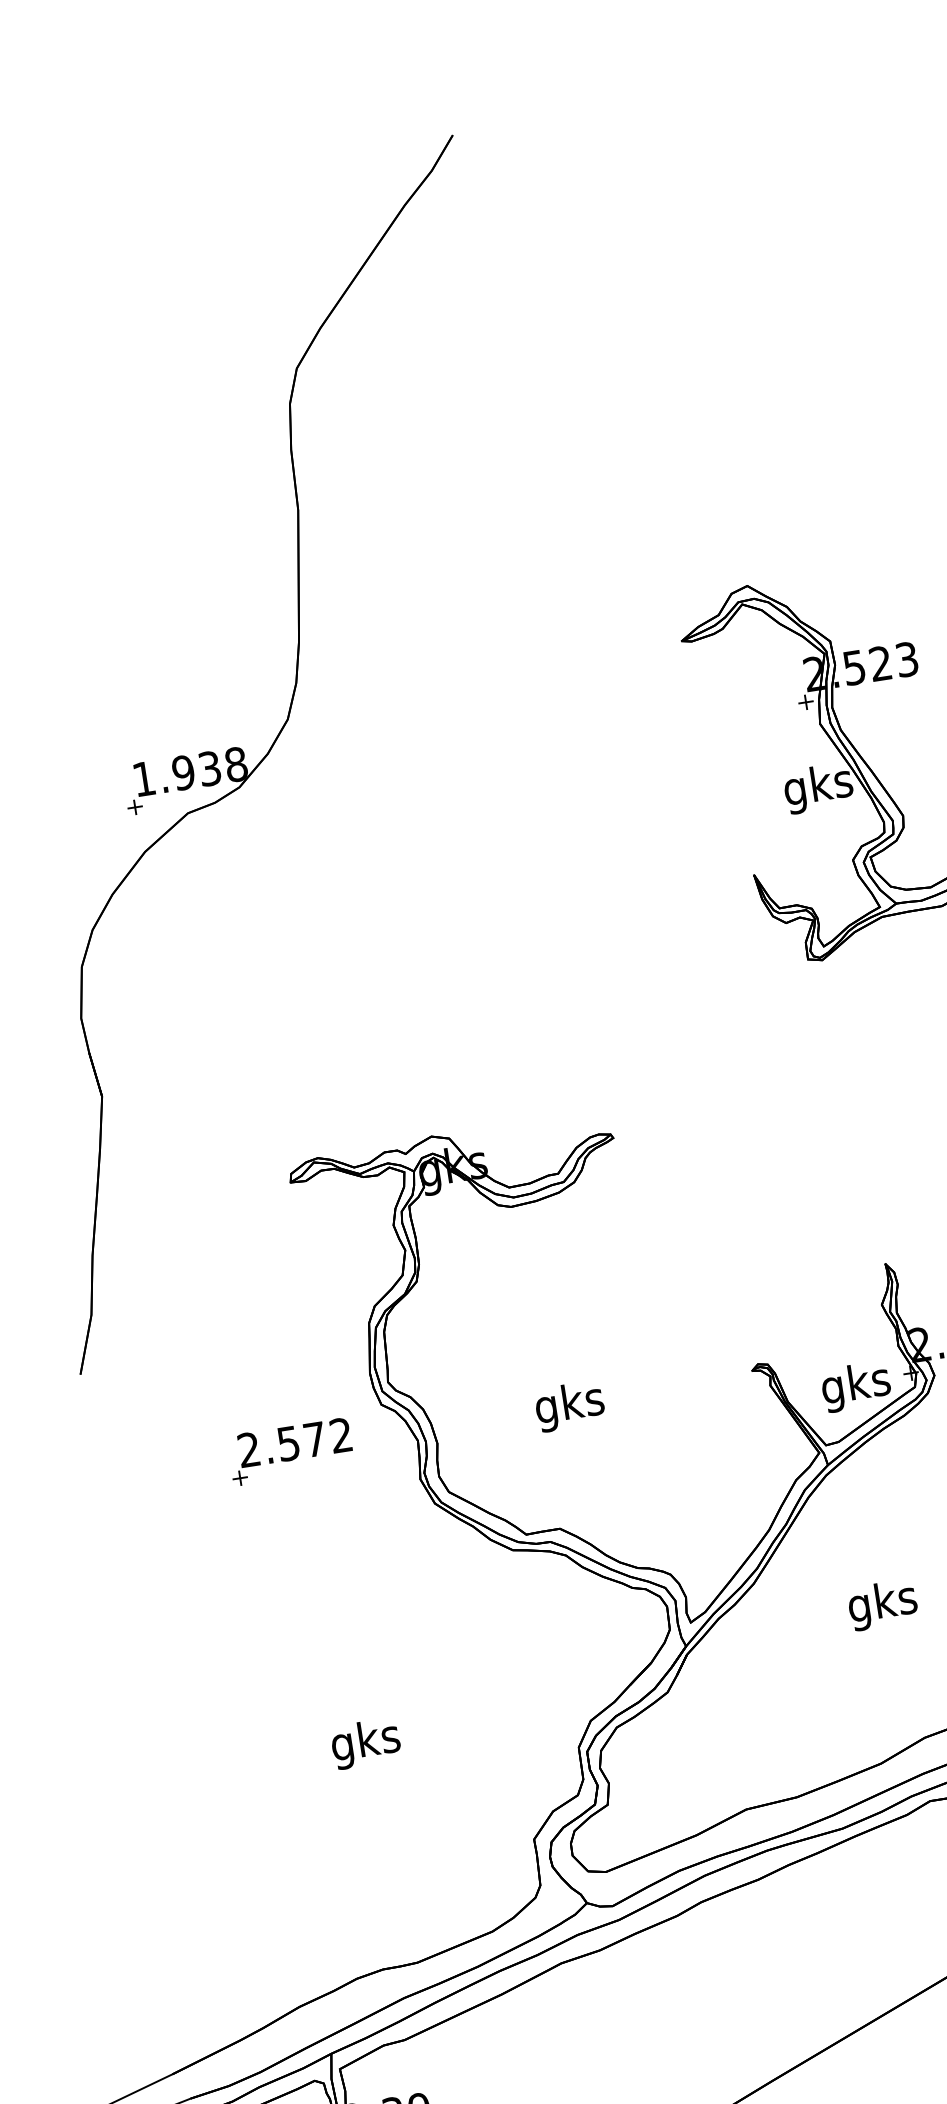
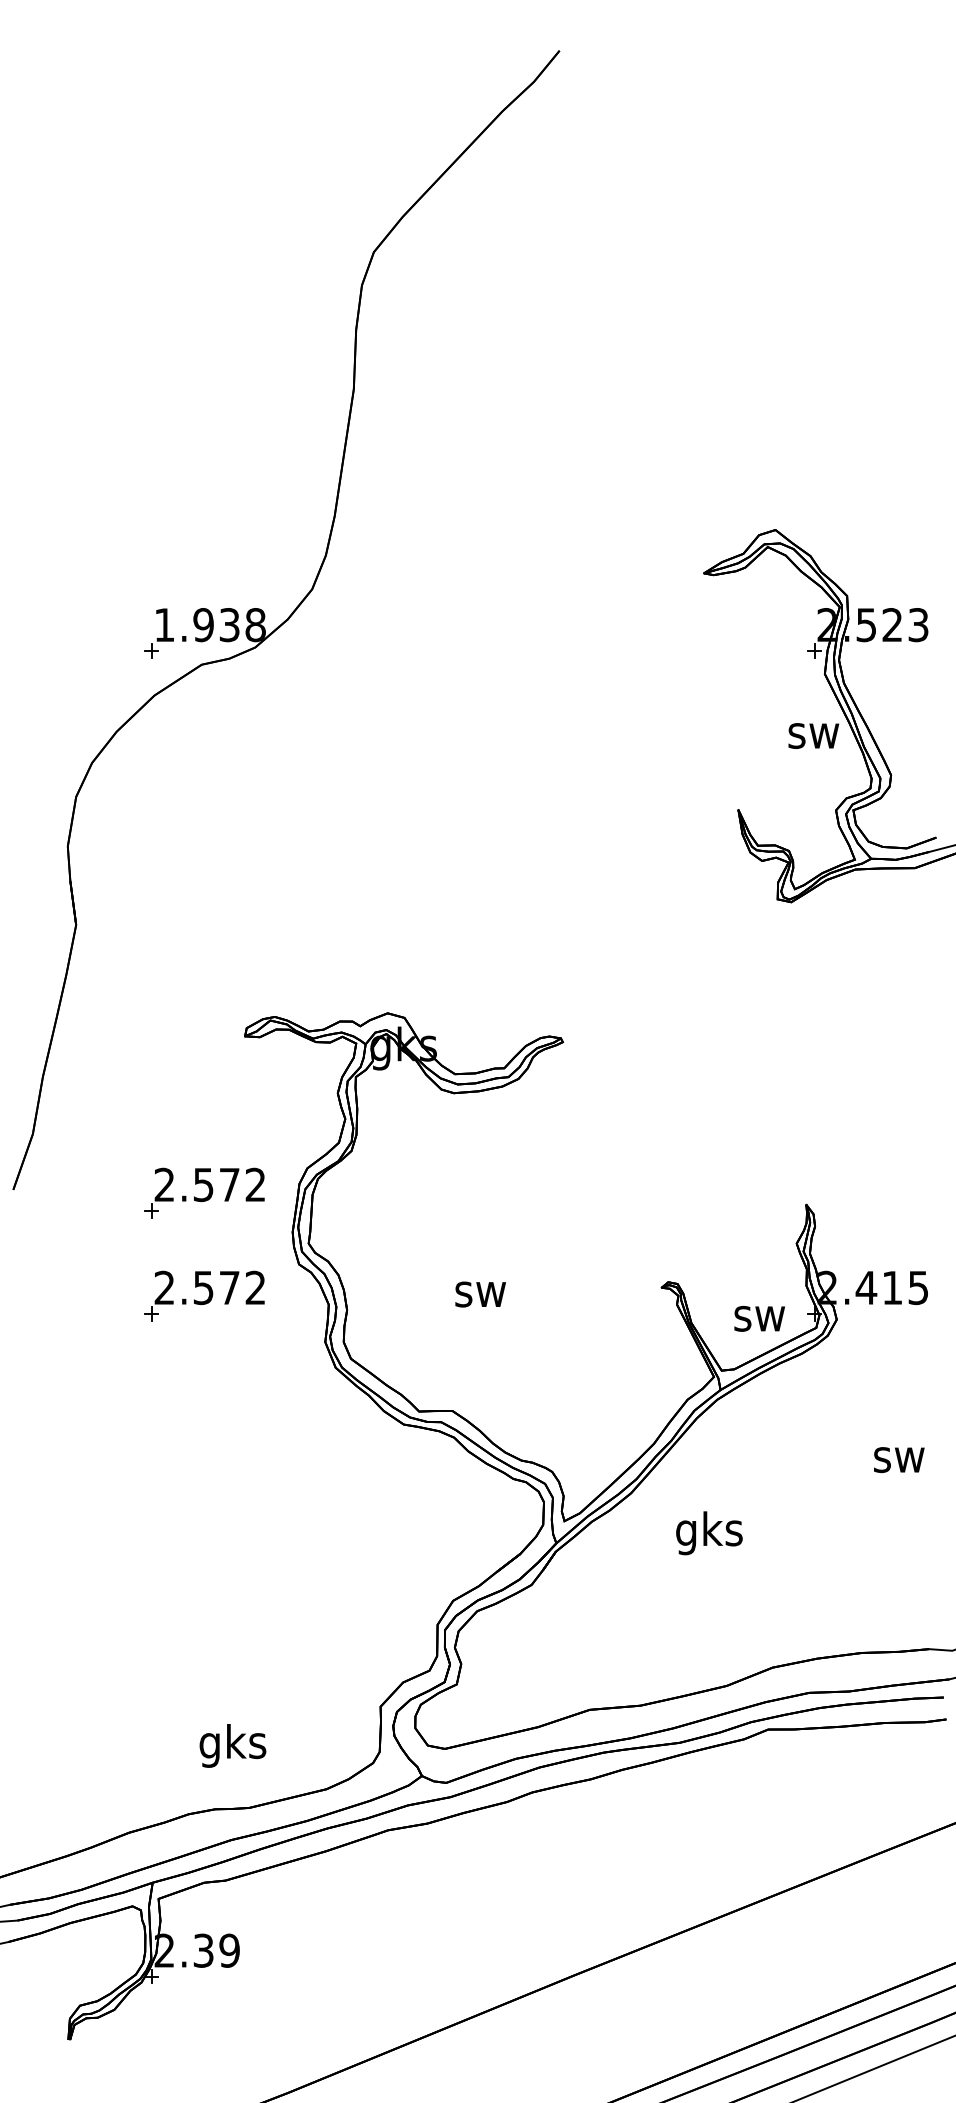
text: (818, 787) -> (813, 735), gks -> sw
part: (274, 1346) -> (204, 1192), added
text: (856, 1386) -> (759, 1318), gks -> sw
text: (569, 1406) -> (480, 1294), gks -> sw
text: (883, 1605) -> (709, 1533), moved
text: (365, 1743) -> (232, 1745), moved

